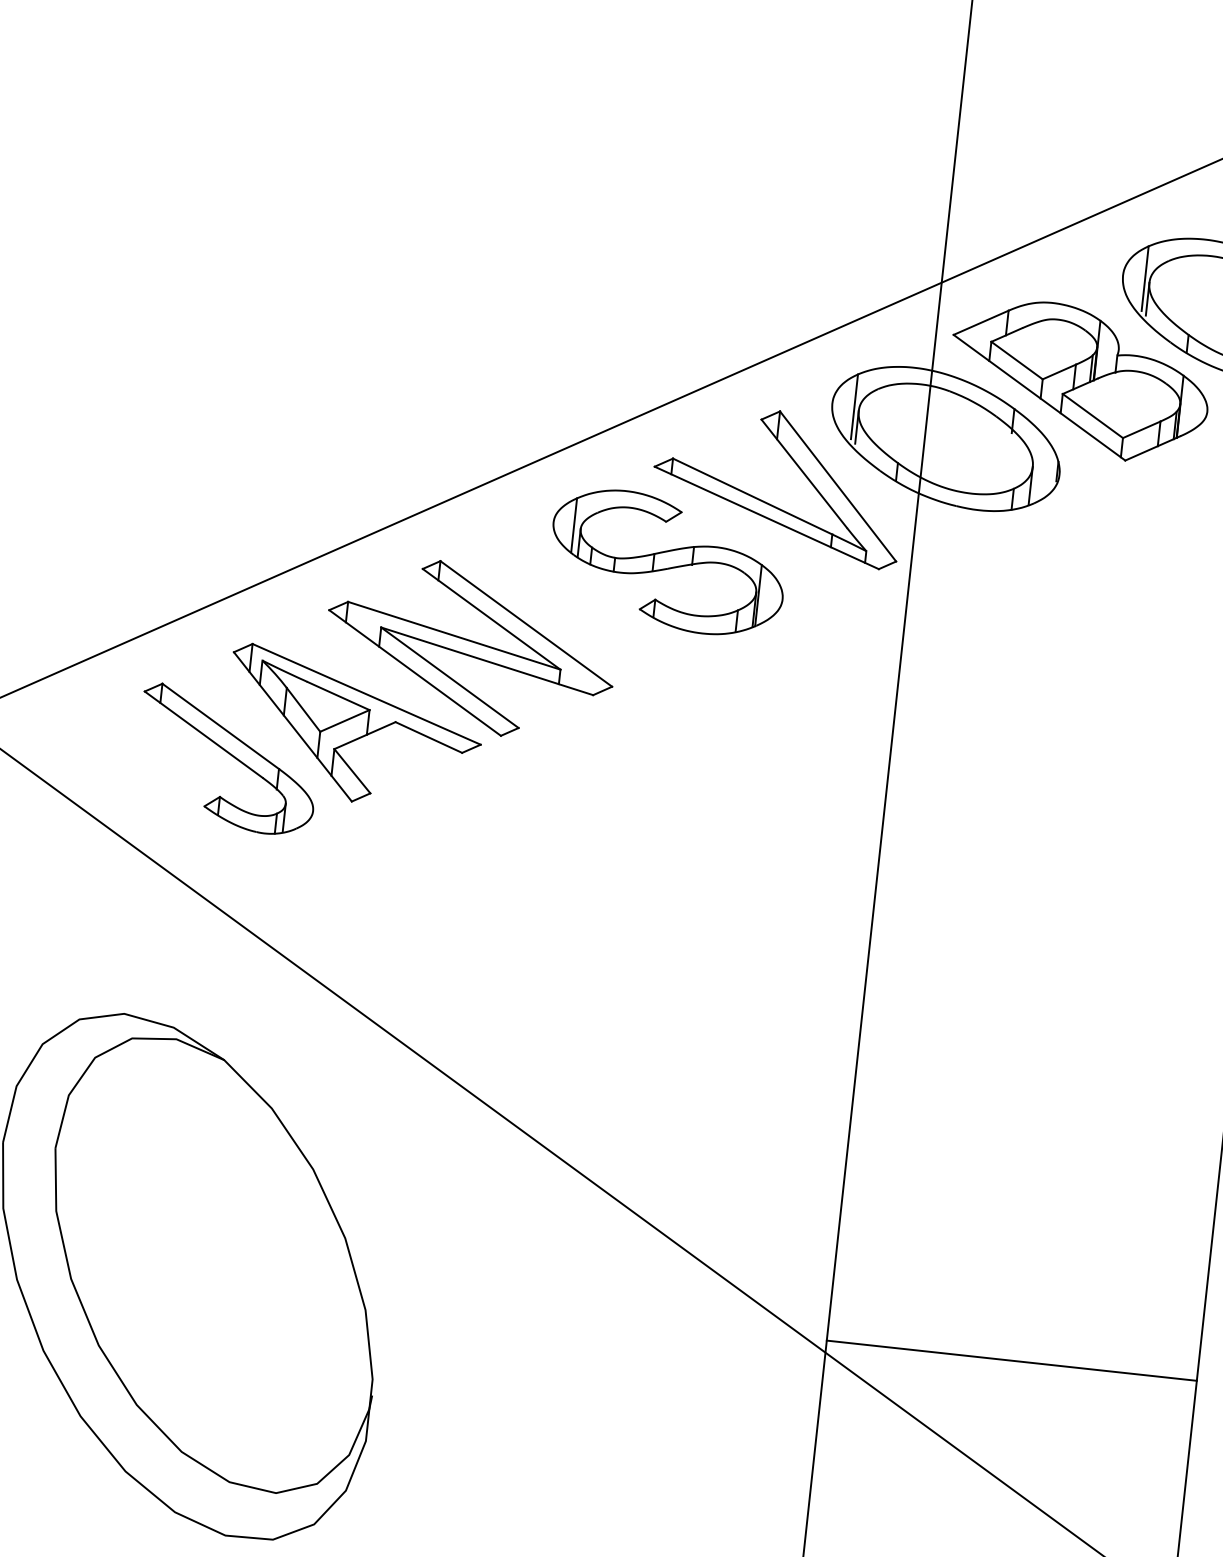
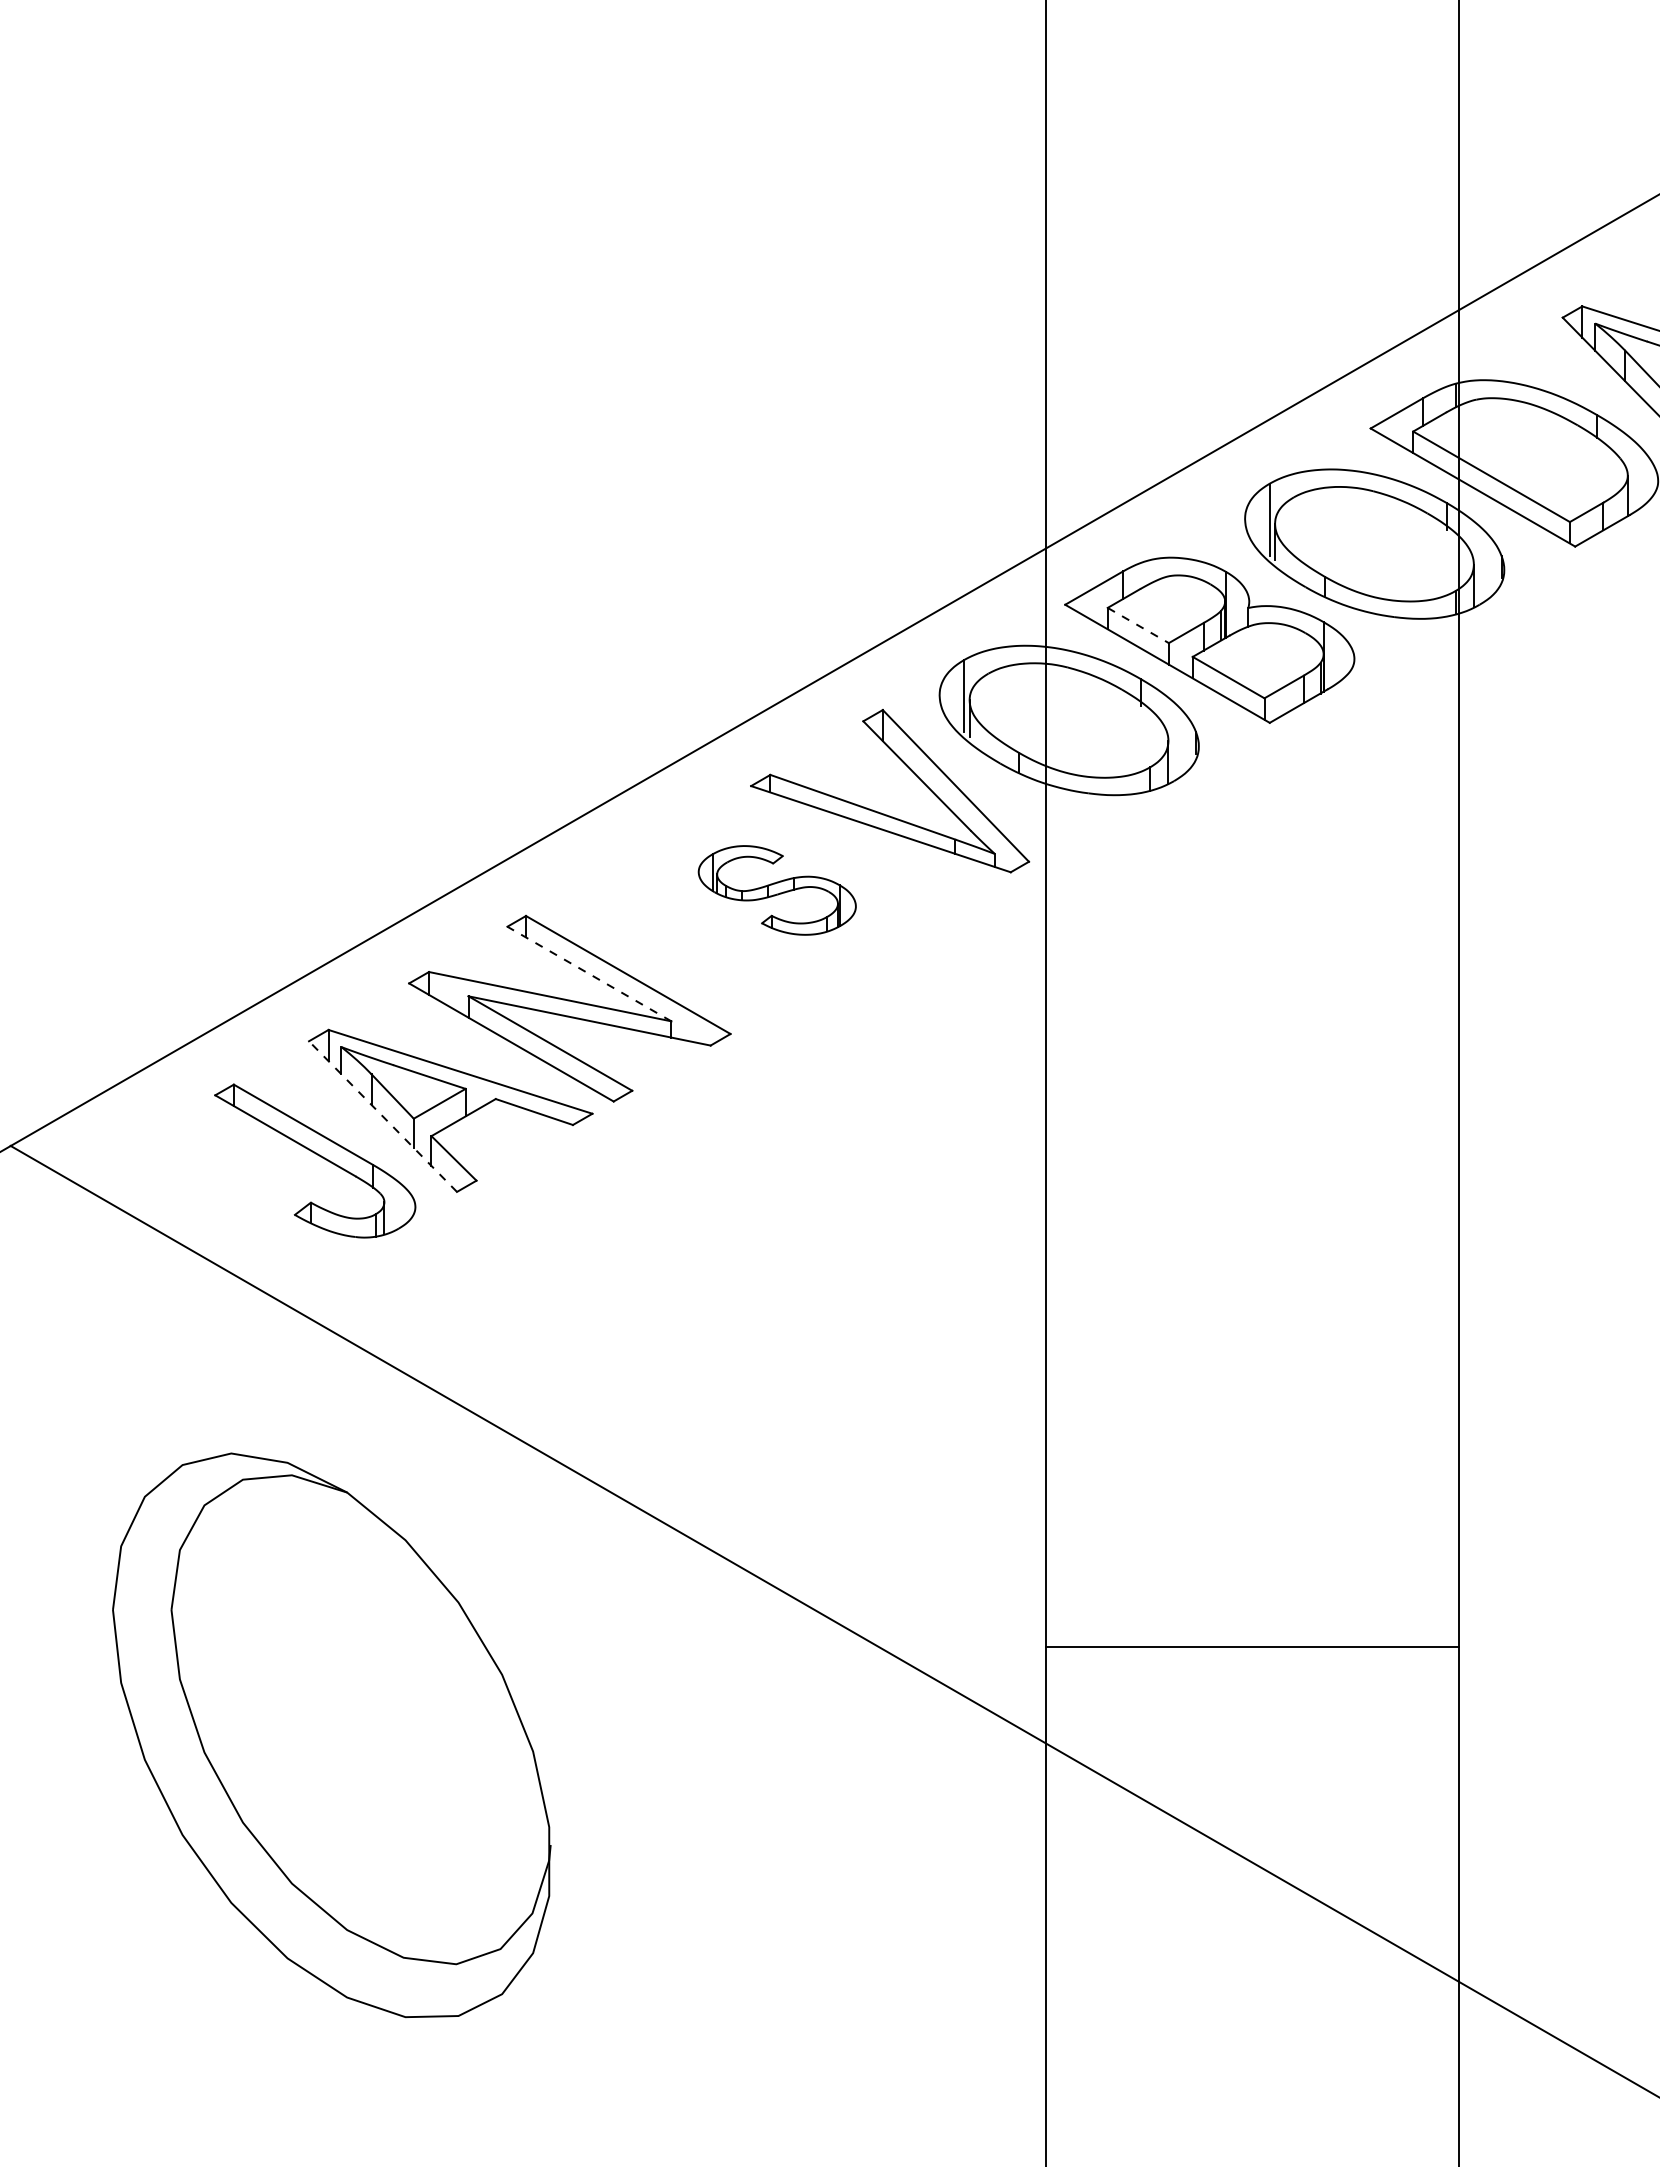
line: (1017, 360) -> (1138, 625), solid -> dashed
part: (668, 562) -> (777, 890), size x0.6
line: (491, 619) -> (589, 974), solid -> dashed
line: (293, 726) -> (383, 1116), solid -> dashed
line: (1011, 1360) -> (1252, 1646), moved

